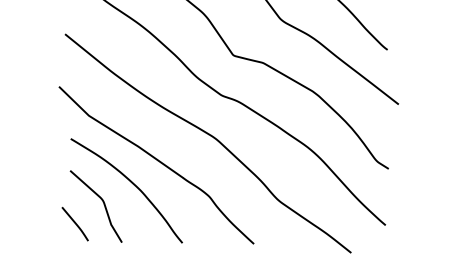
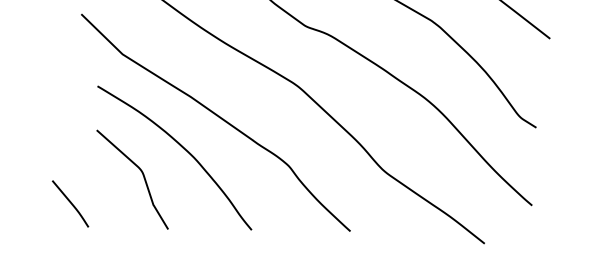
line: (74, 223) -> (69, 203), moved

